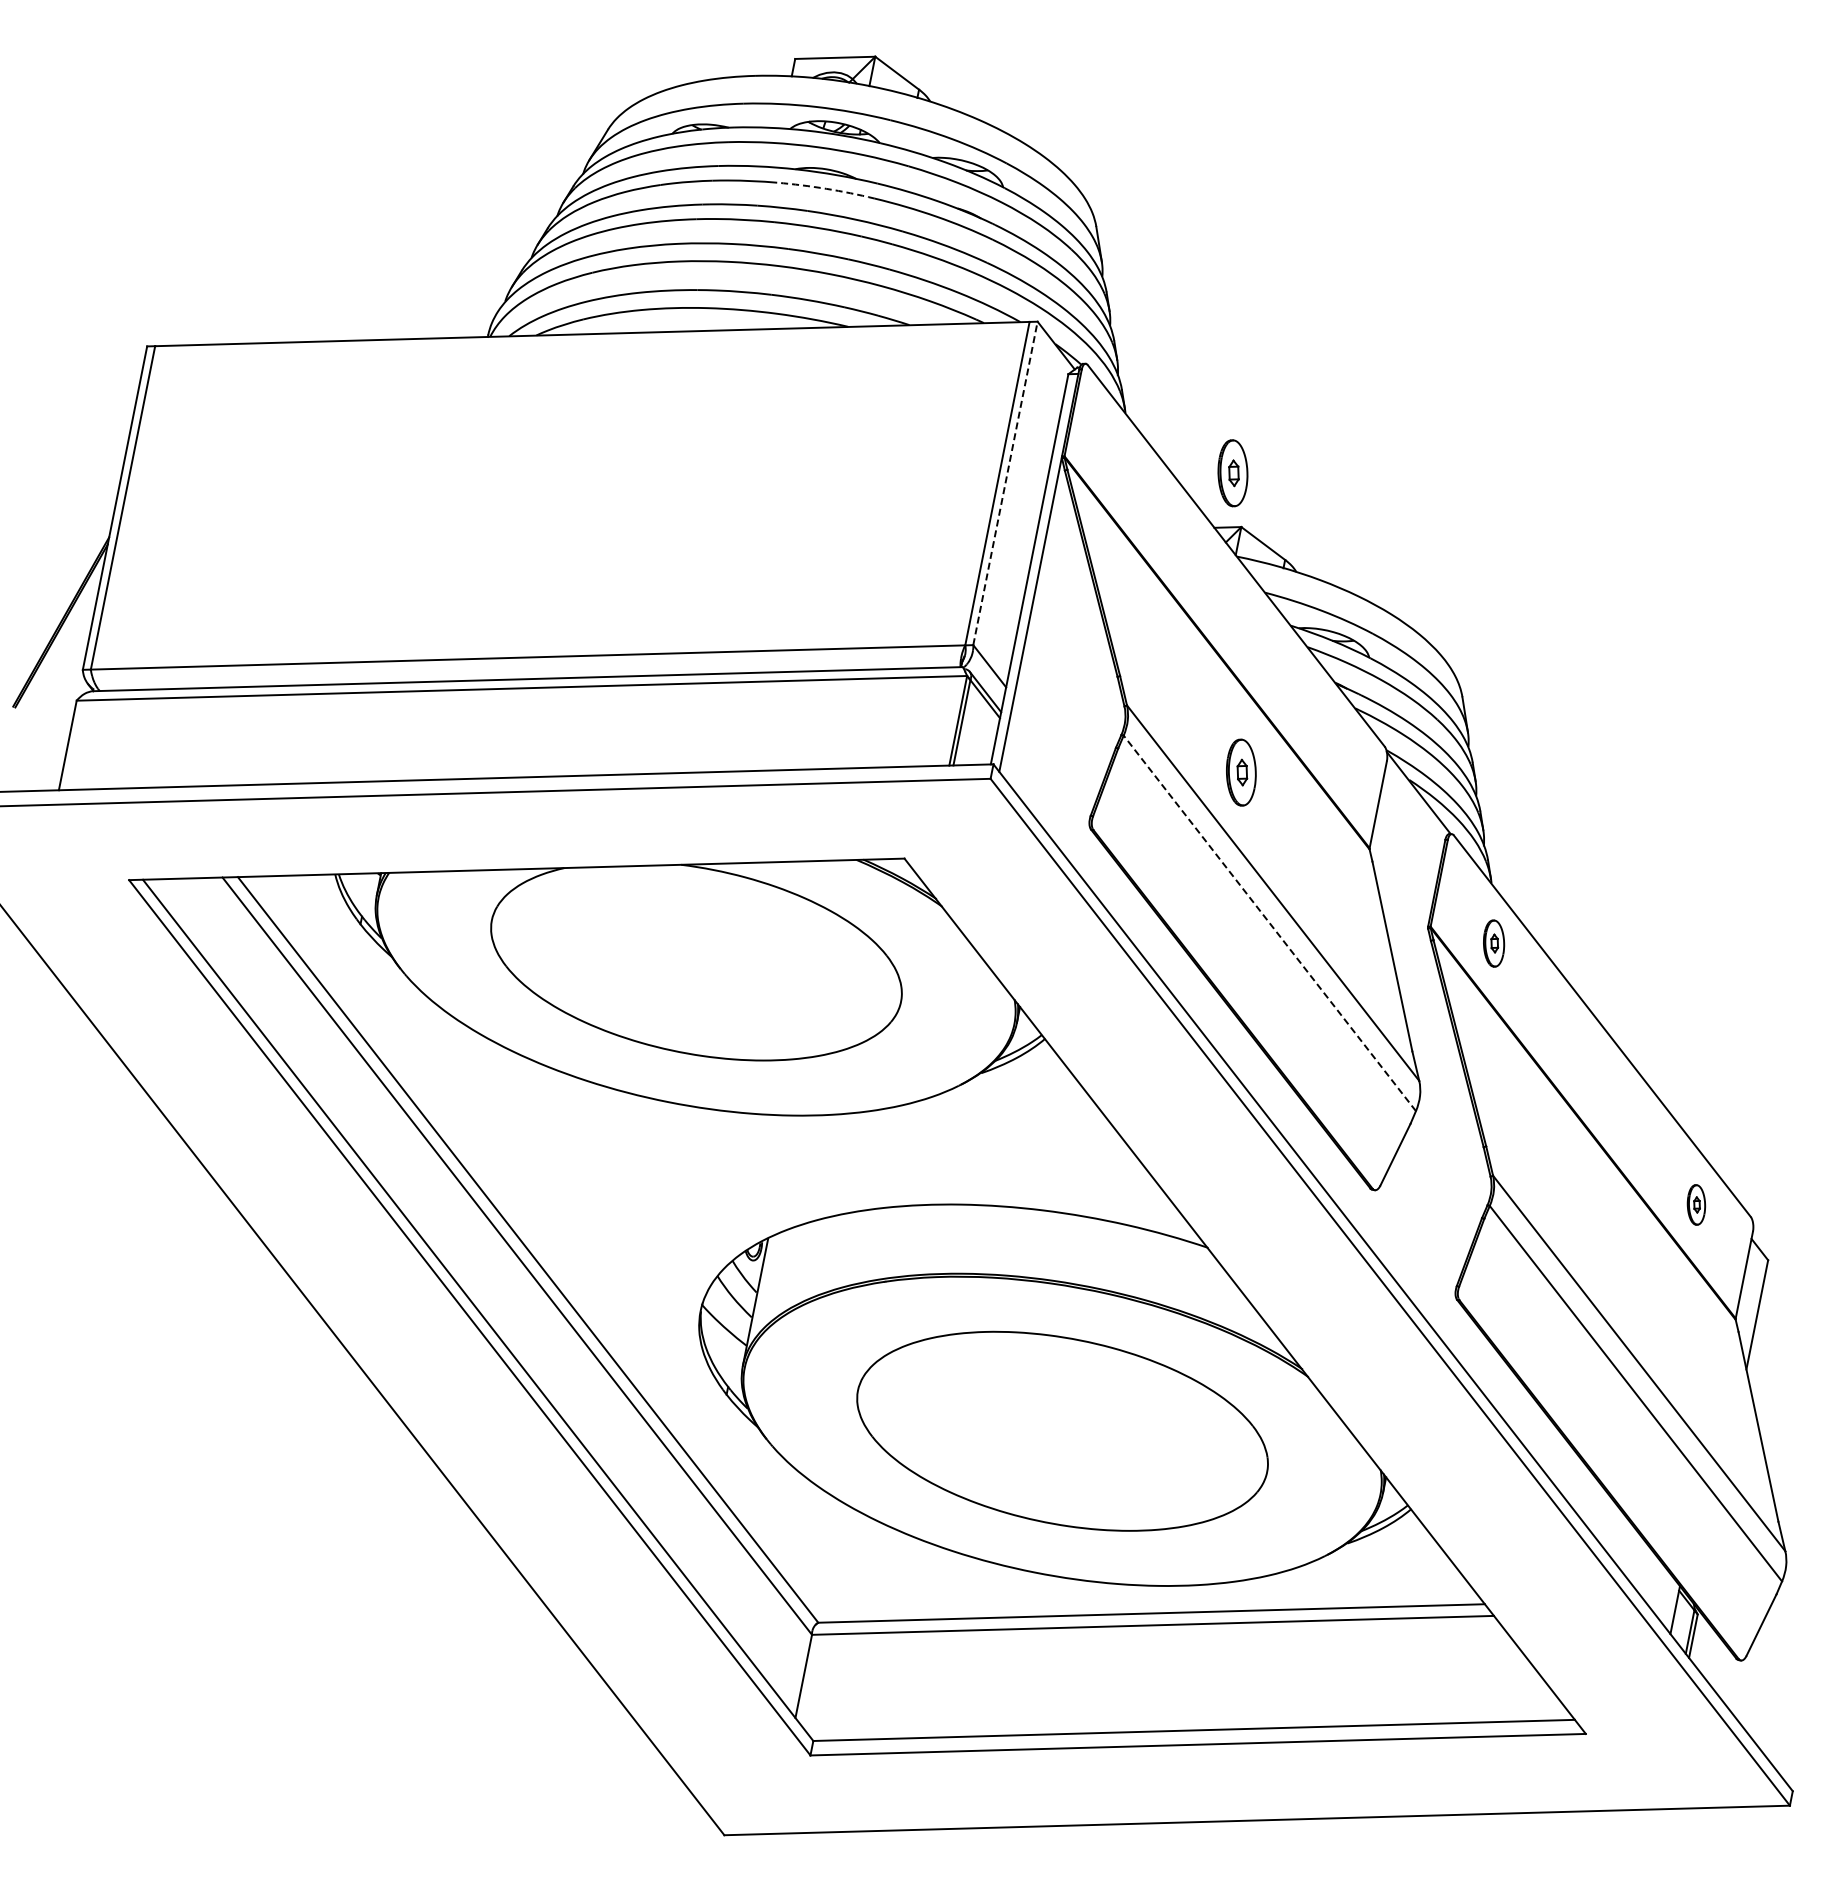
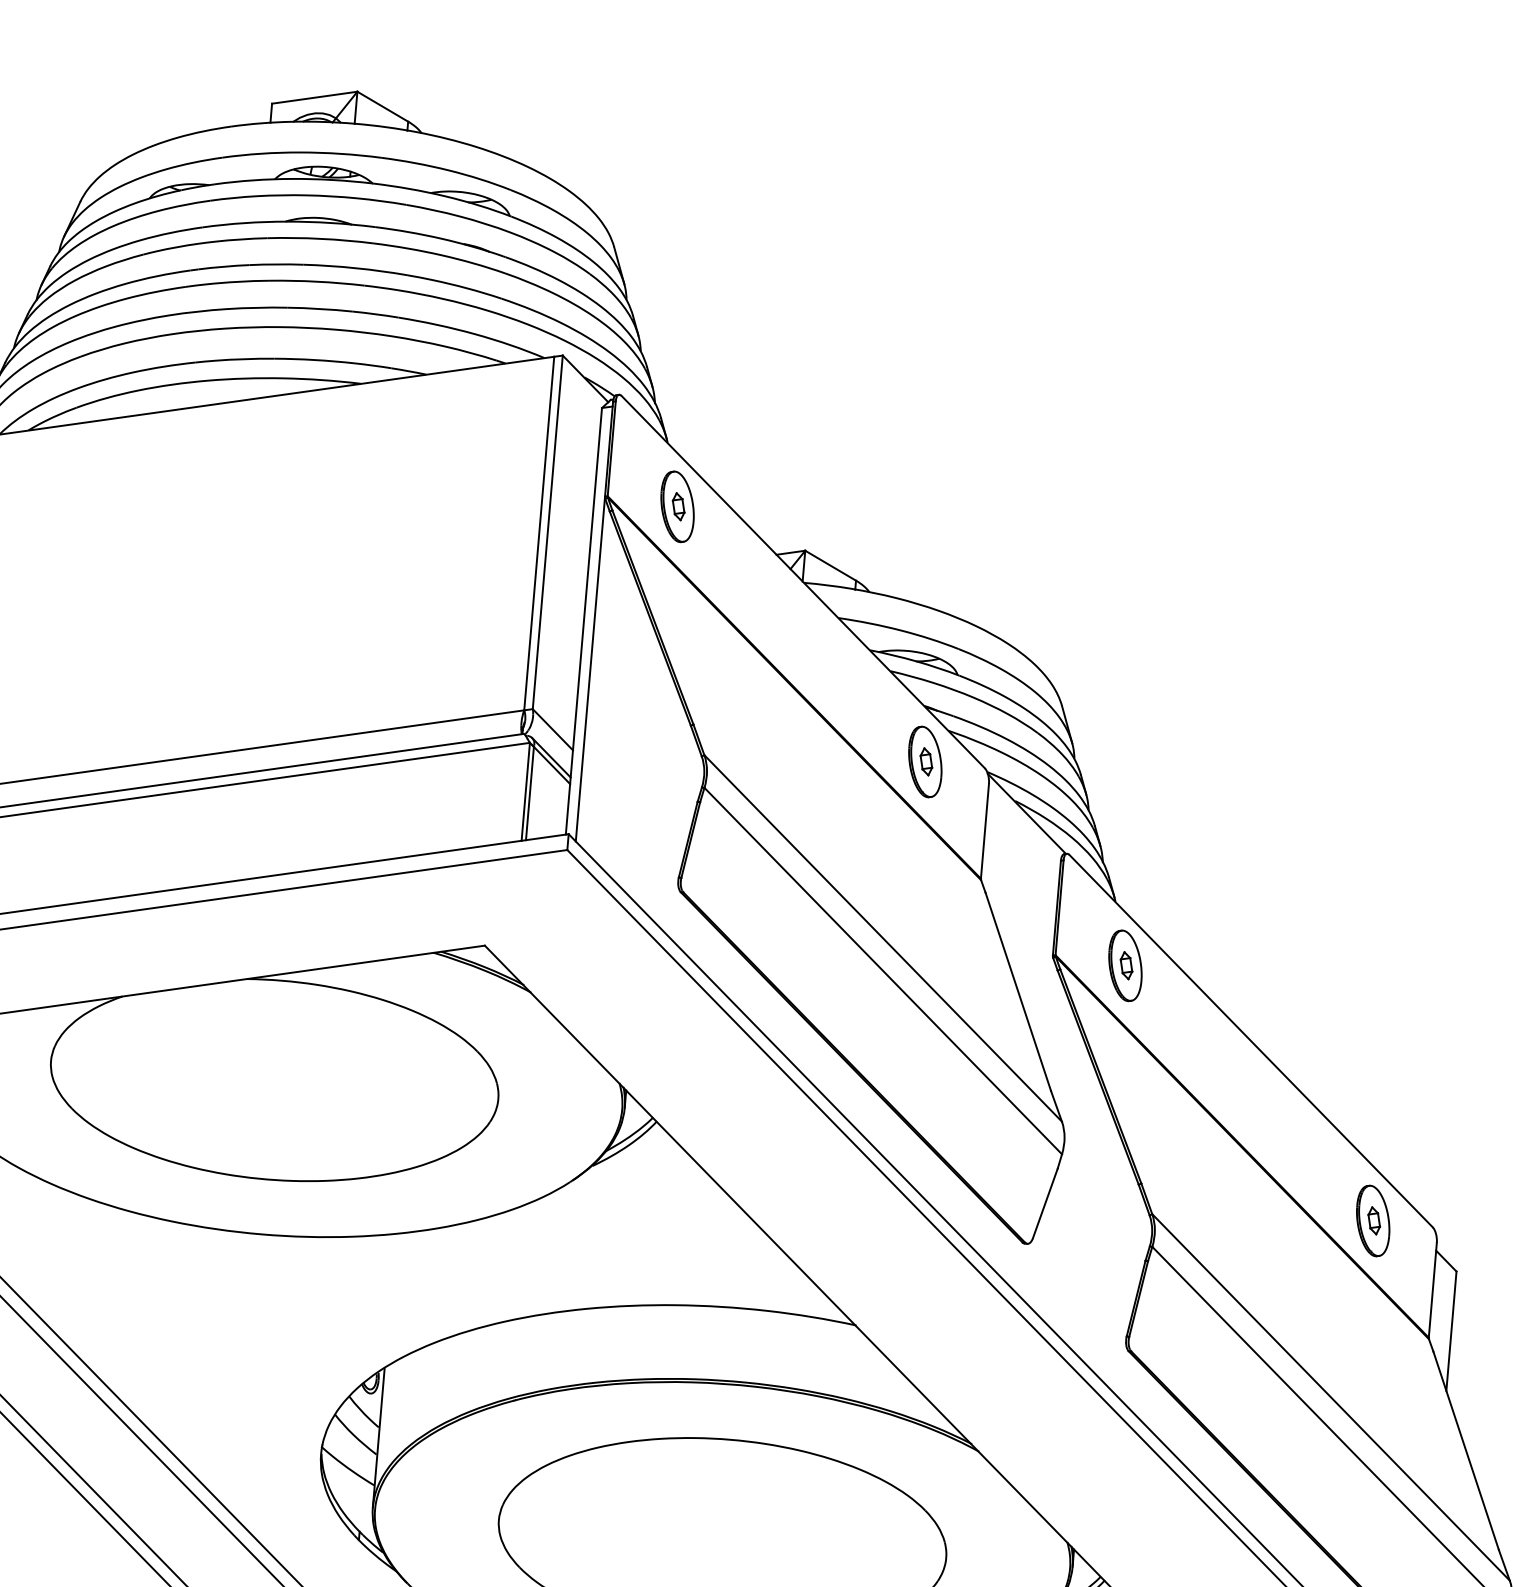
arc: (826, 188) -> (321, 238), dashed -> solid
part: (1232, 473) -> (677, 507), moved
line: (1005, 483) -> (547, 532), dashed -> solid
part: (1241, 772) -> (925, 761), moved
line: (1269, 923) -> (882, 971), dashed -> solid
part: (1493, 943) -> (1124, 965), size x1.43
part: (1696, 1204) -> (1373, 1220), size x1.67

